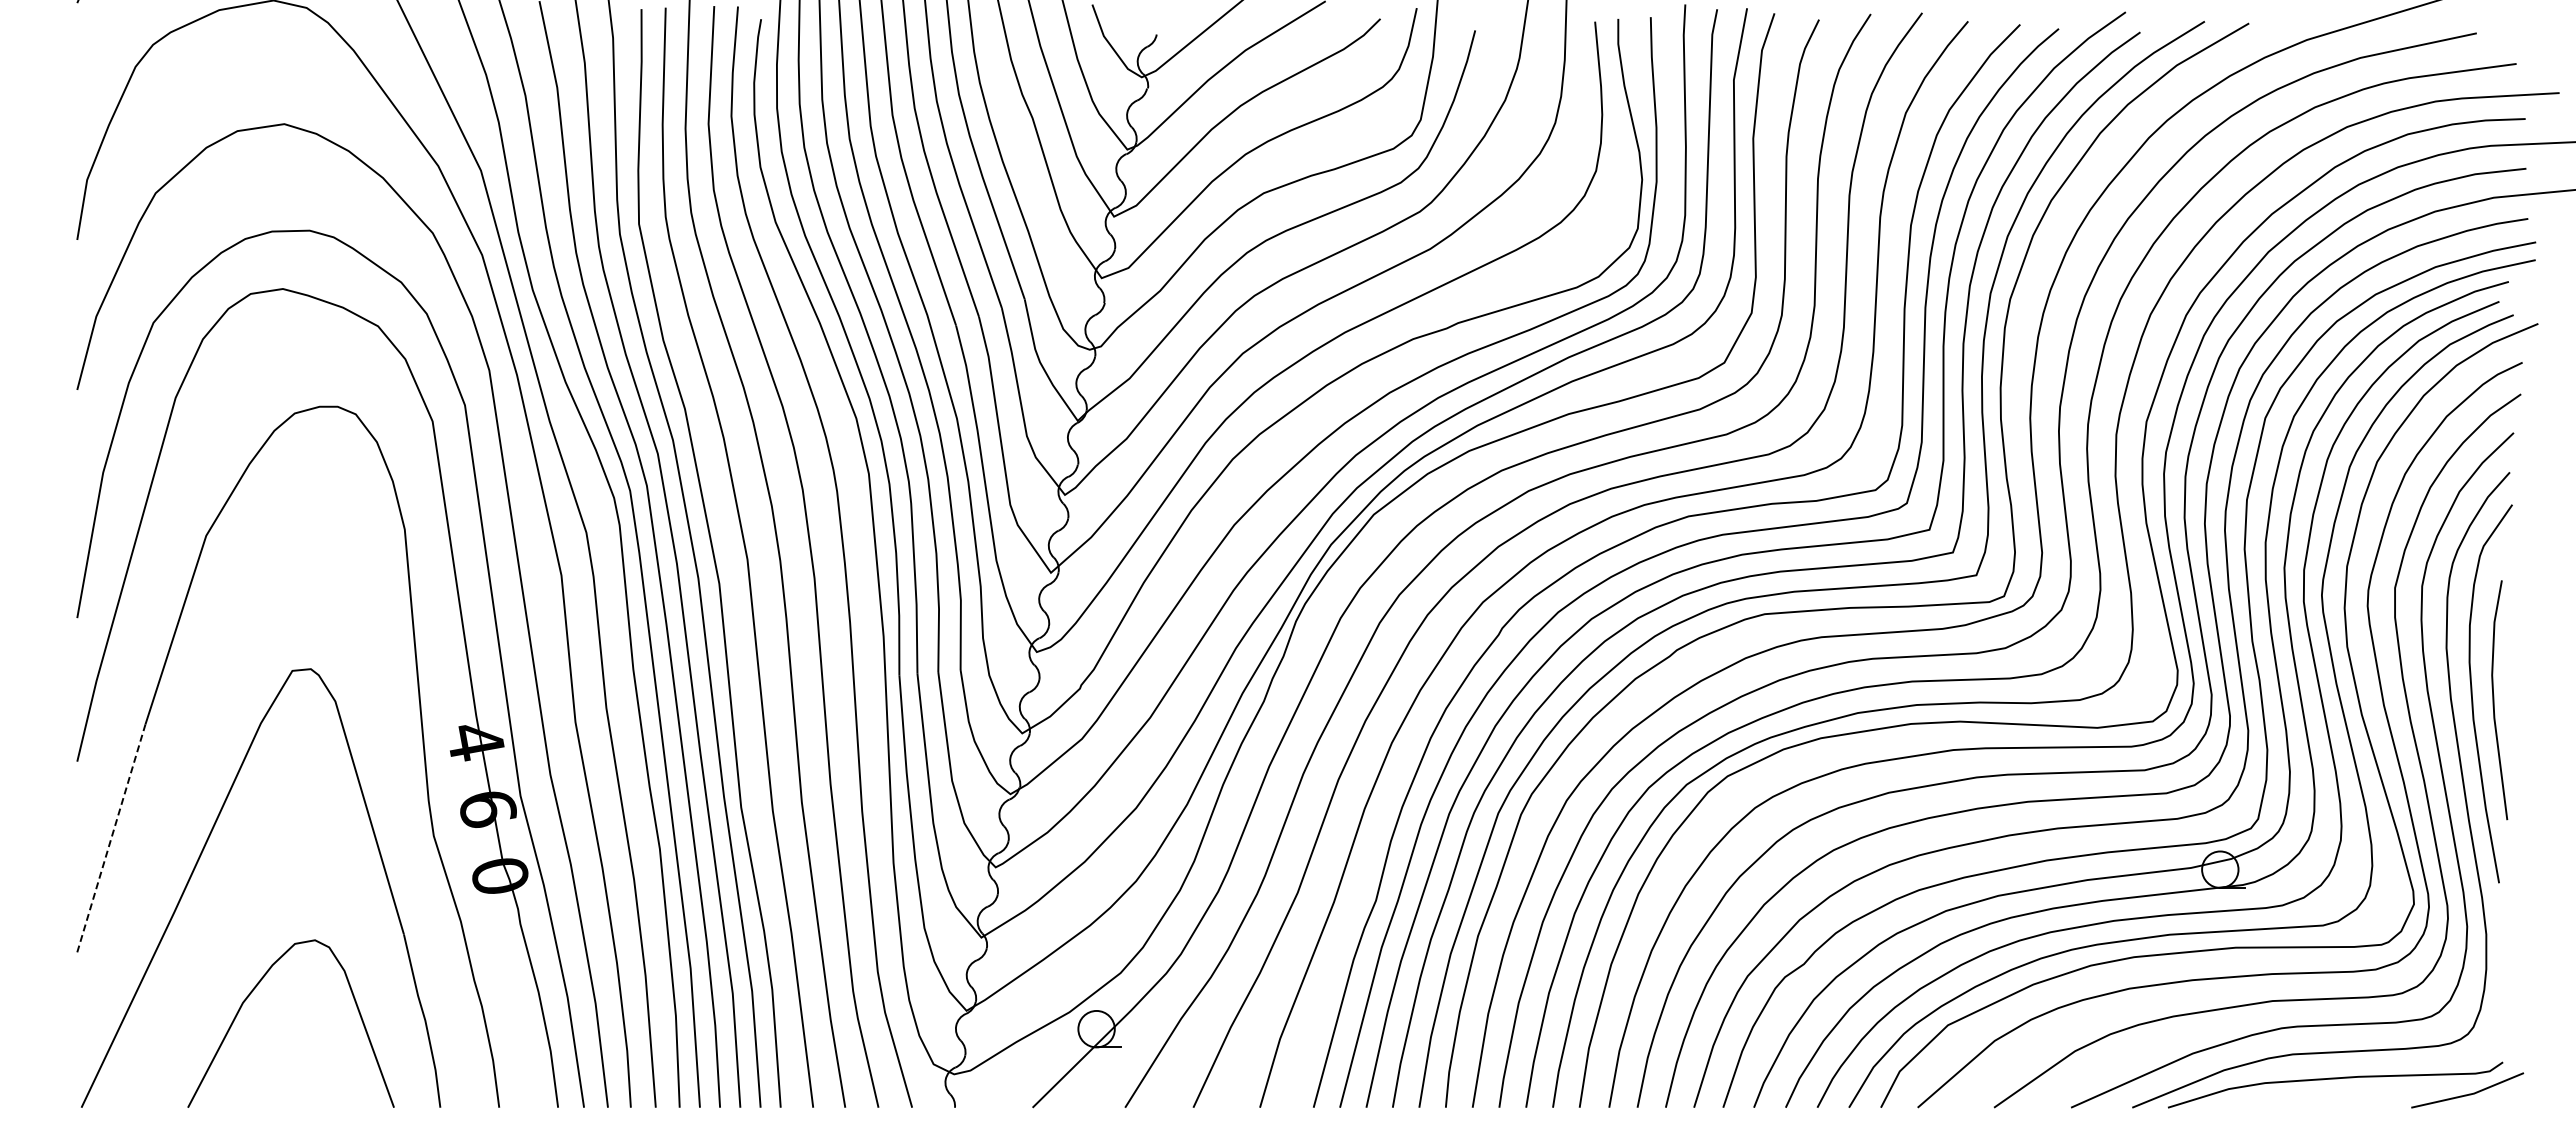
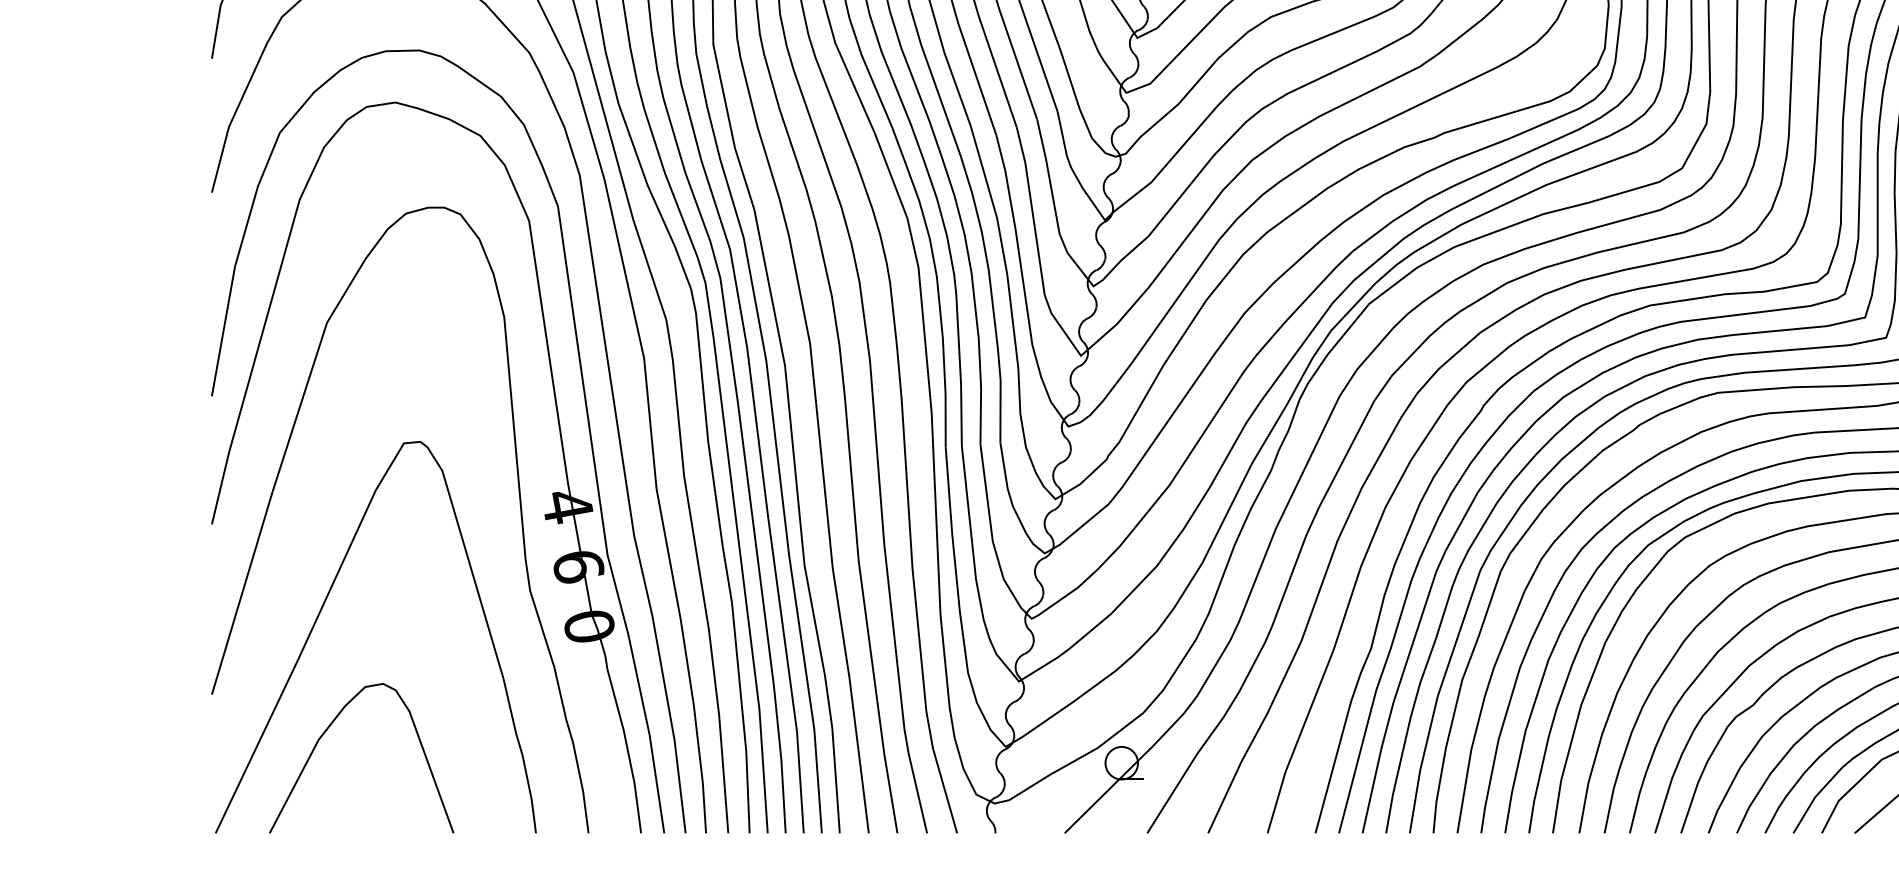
line: (111, 838) -> (242, 593), dashed -> solid
curve: (253, 991) -> (328, 729), moved

